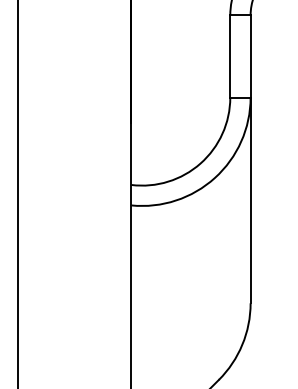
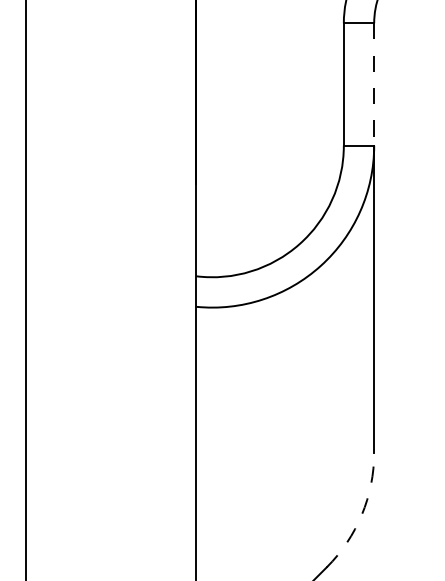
line: (250, 57) -> (374, 86), solid -> dashed
arc: (242, 344) -> (362, 514), solid -> dashed

